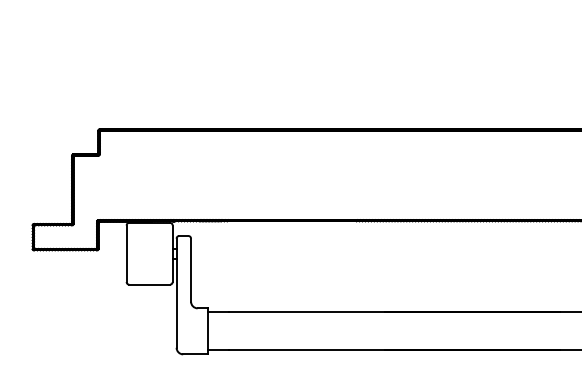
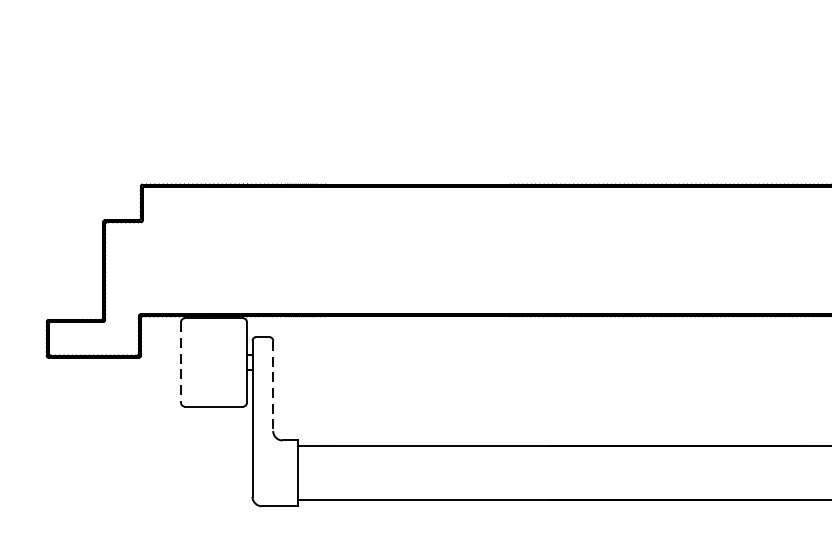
line: (126, 254) -> (180, 363), solid -> dashed
line: (191, 270) -> (273, 386), solid -> dashed

